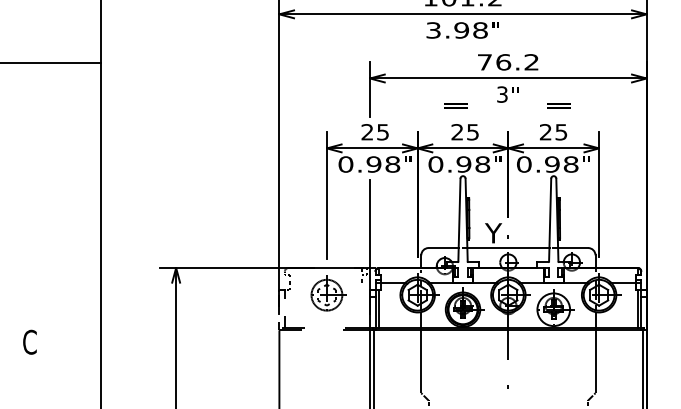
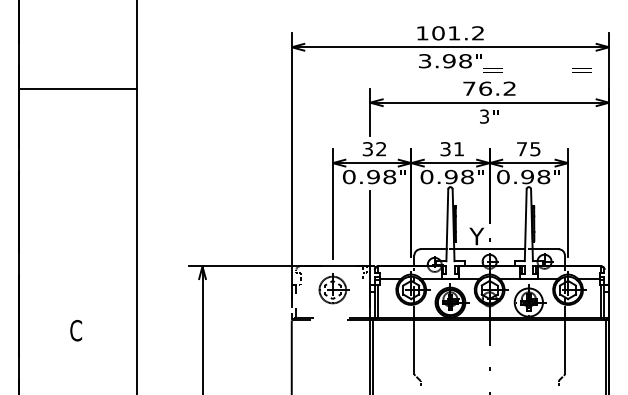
text: (507, 106) -> (537, 70), moved
text: (375, 132) -> (374, 149), 25 -> 32
text: (464, 132) -> (451, 149), 25 -> 31
text: (545, 132) -> (521, 149), 25 -> 75

